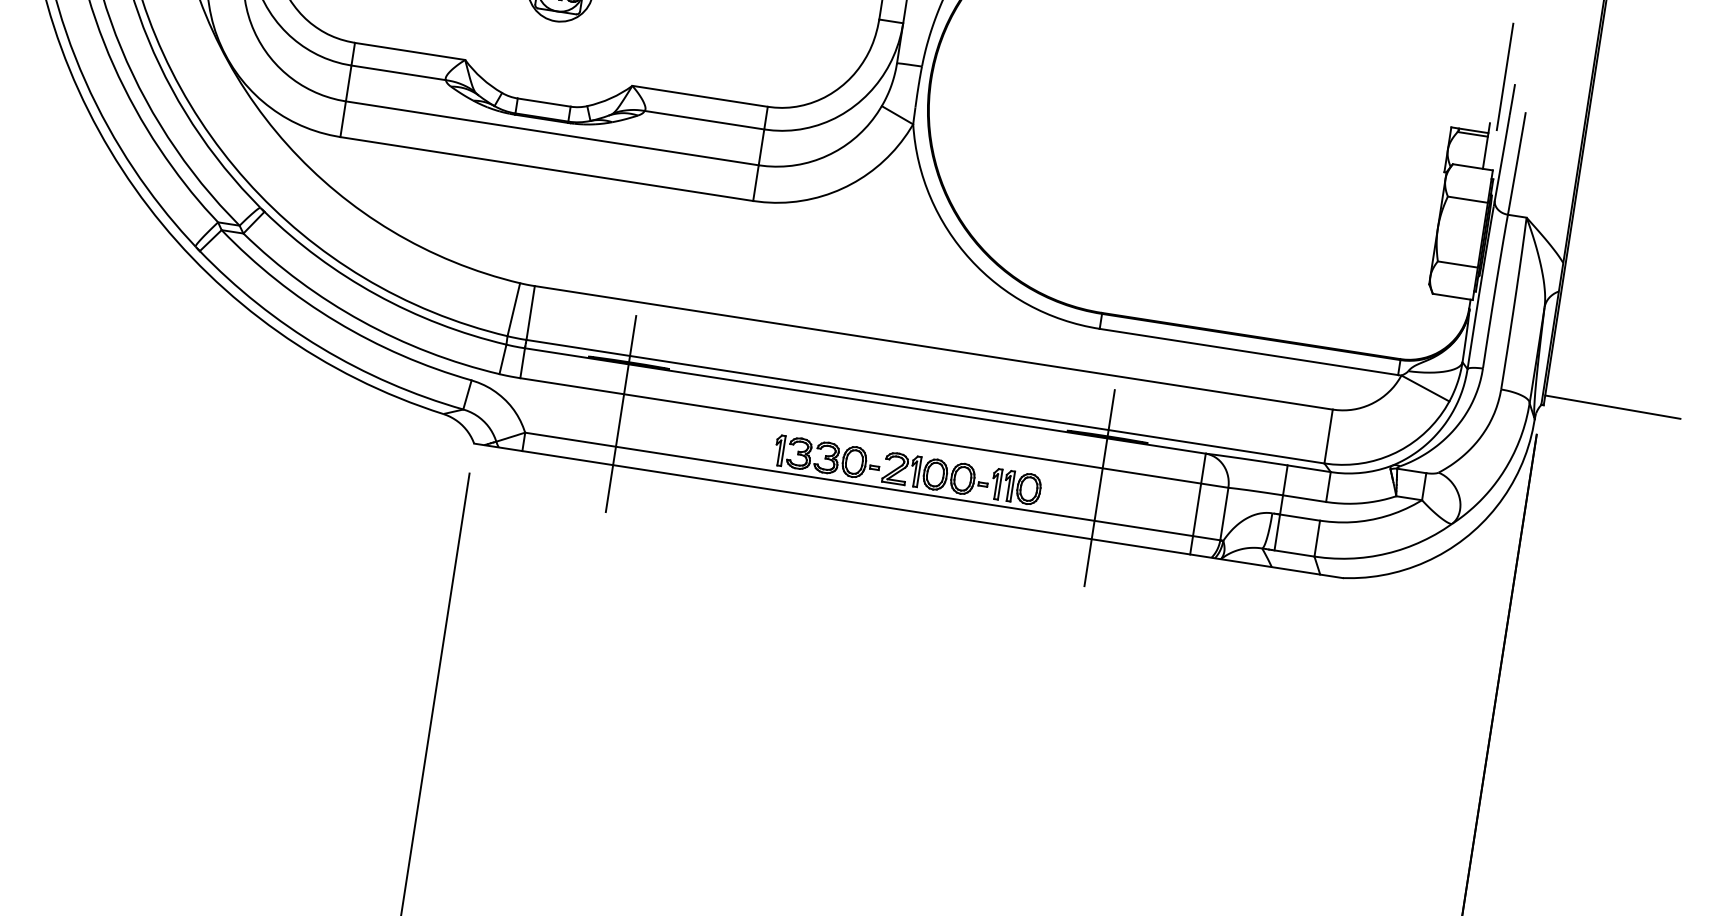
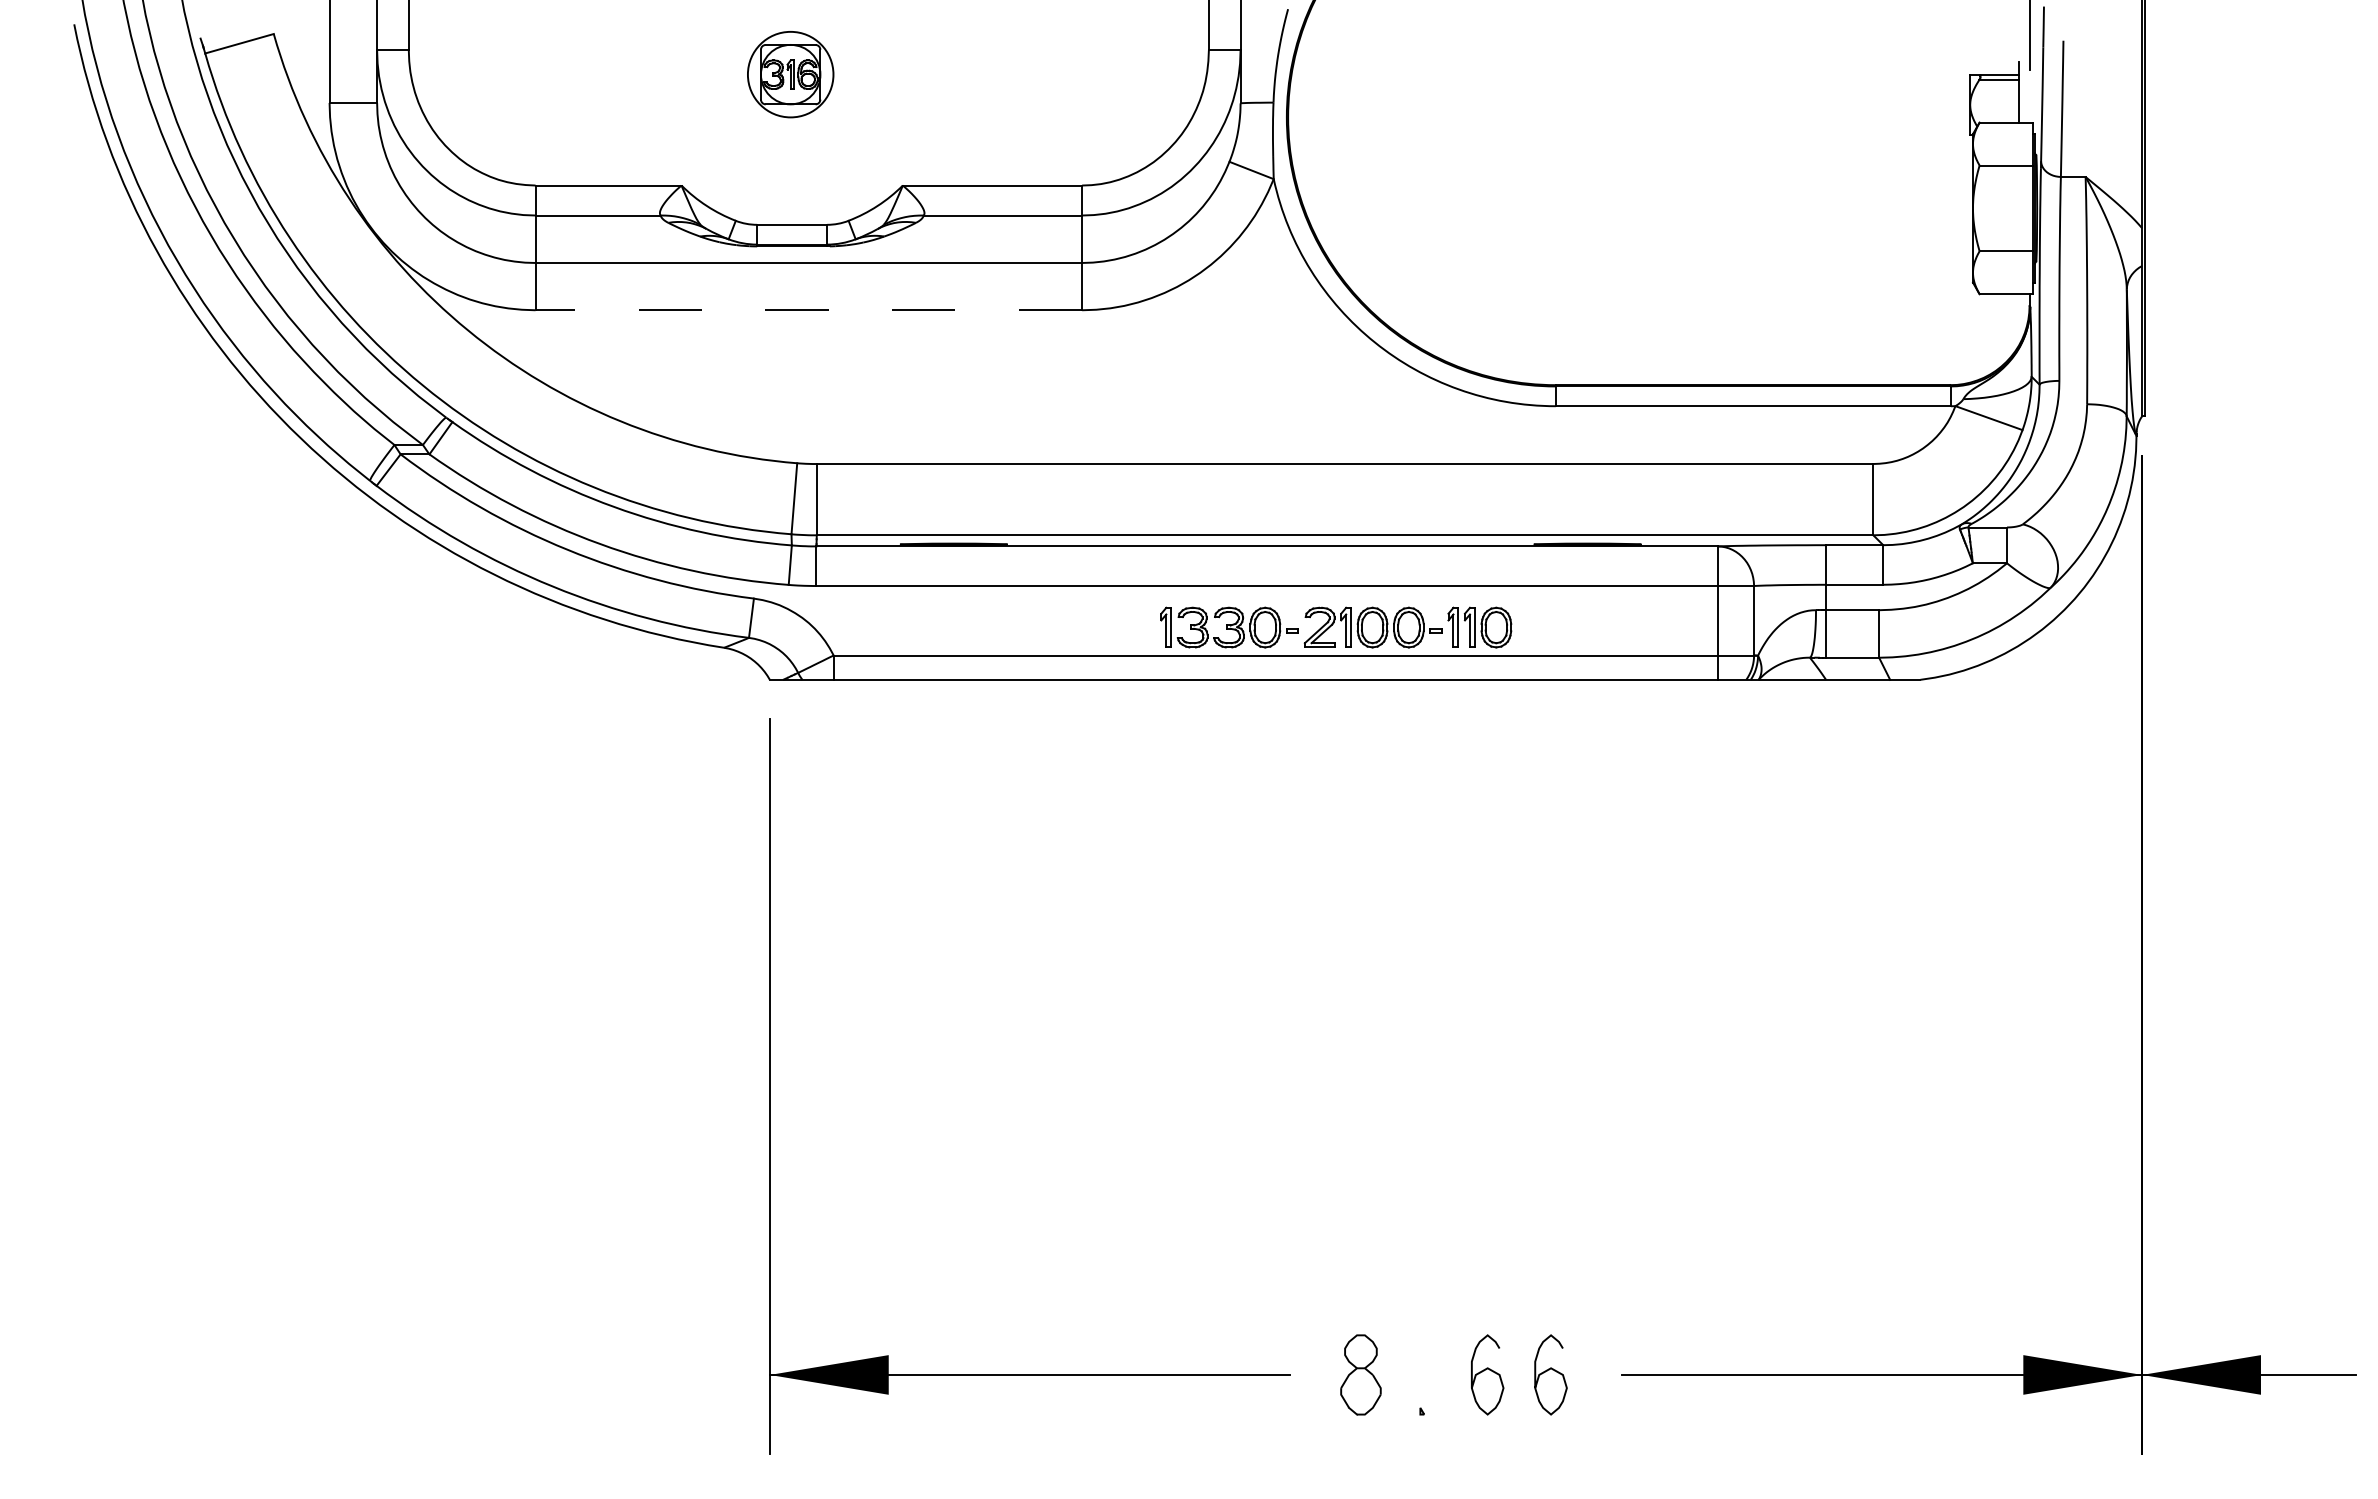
line: (546, 169) -> (808, 310), solid -> dashed
line: (1612, 406) -> (2234, 404), removed
line: (620, 414) -> (953, 612), removed
line: (1099, 488) -> (1587, 612), removed

